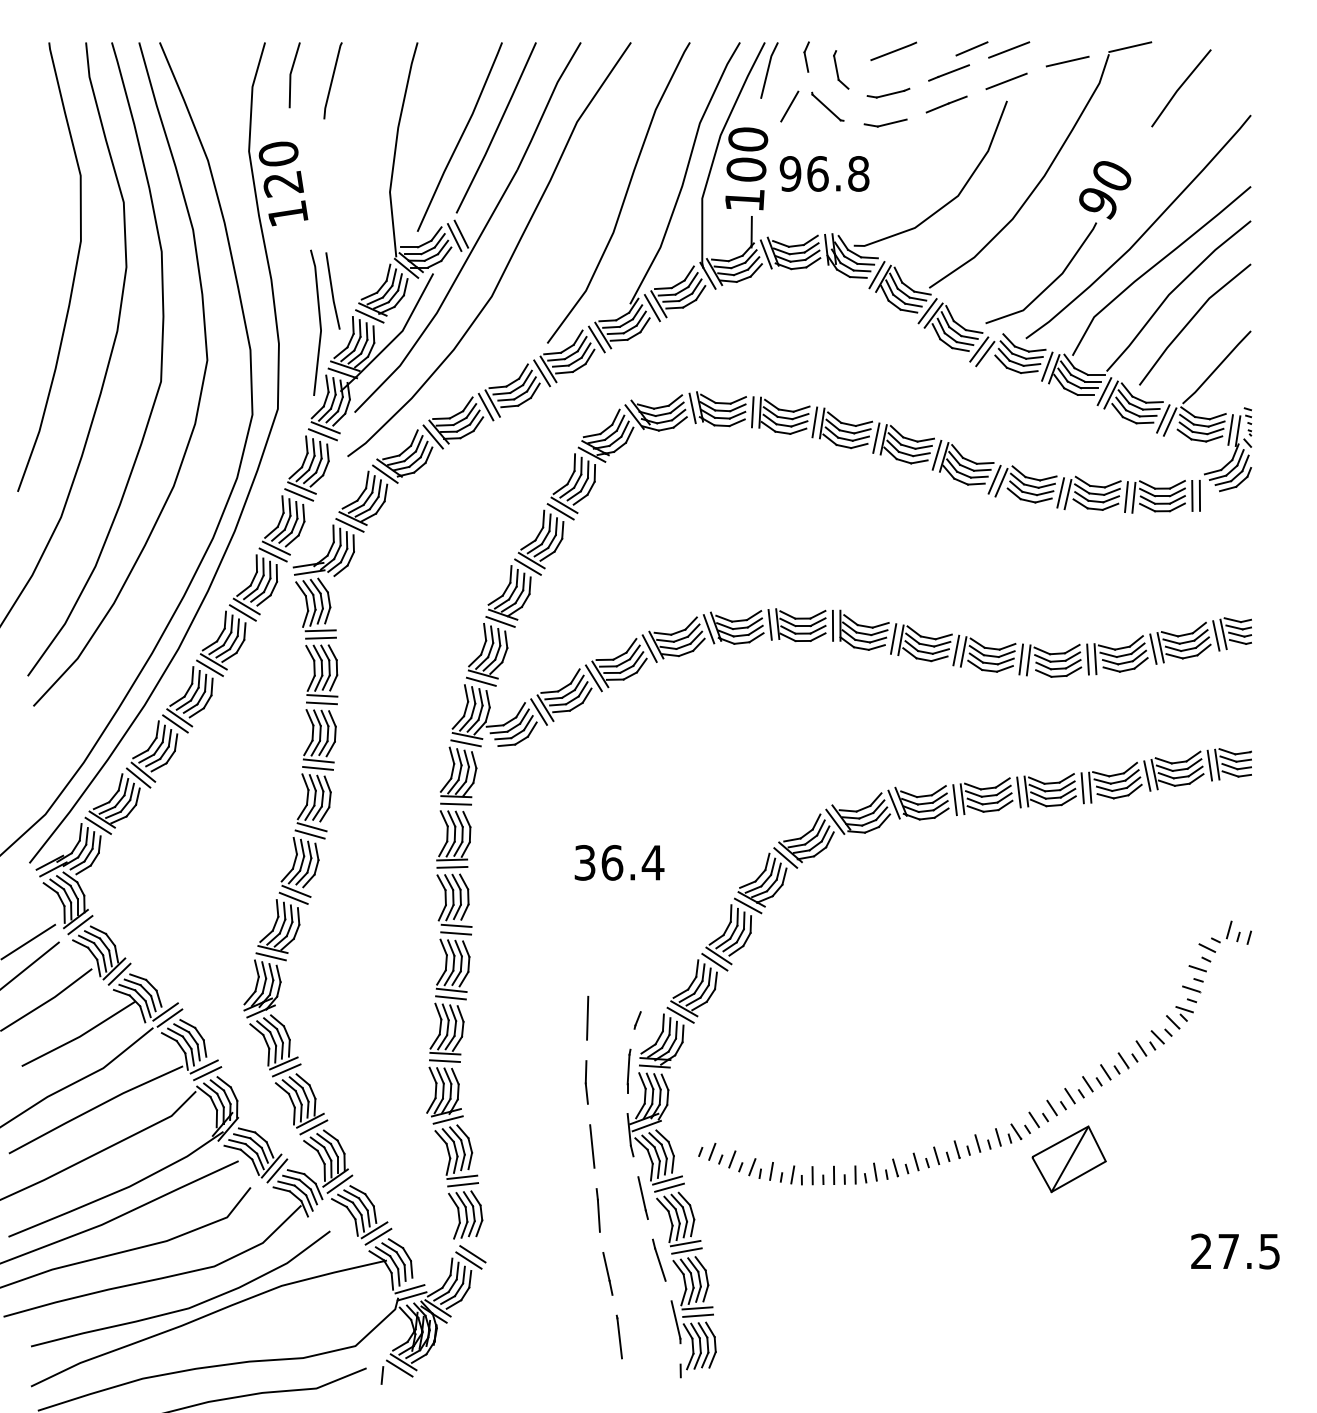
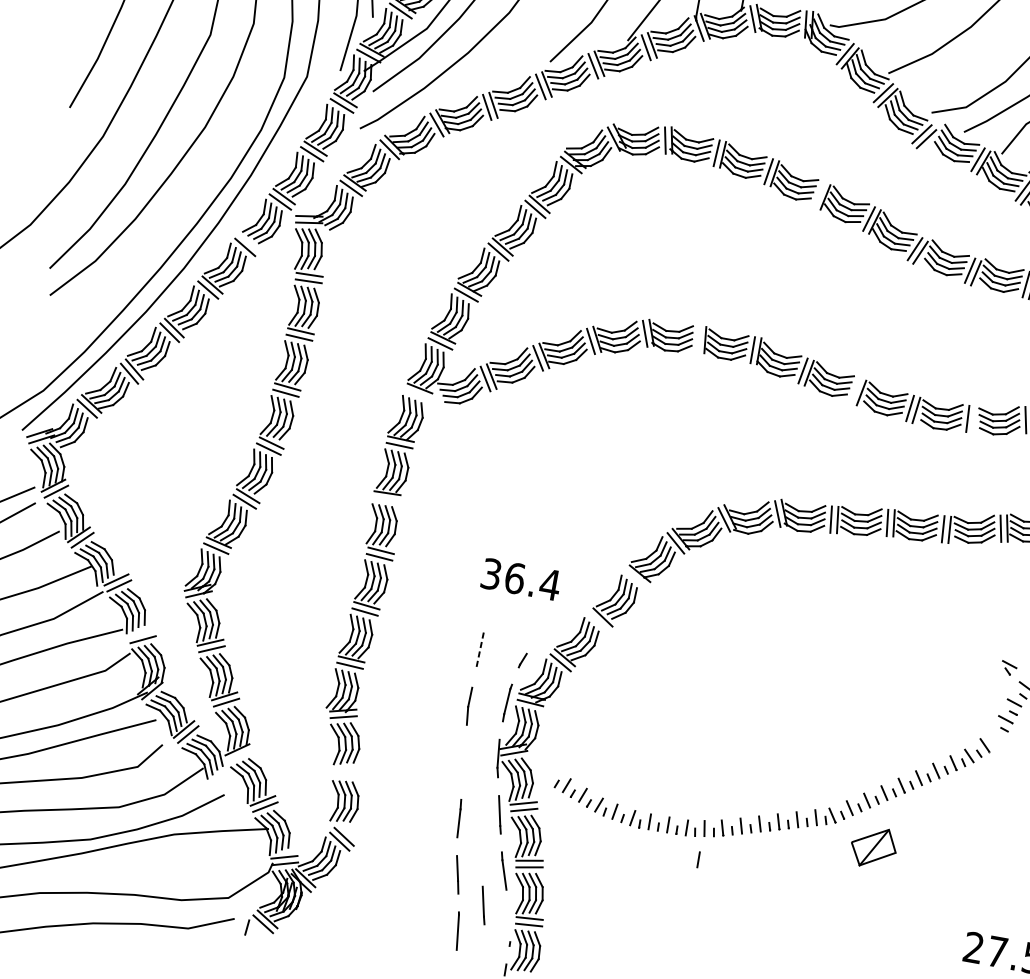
line: (876, 437) -> (819, 194), removed
line: (246, 606) -> (249, 242), removed
line: (769, 624) -> (698, 339), removed
line: (956, 650) -> (855, 390), removed
line: (1095, 659) -> (974, 420), removed
line: (465, 743) -> (417, 394), removed
text: (619, 862) -> (521, 579), moved
line: (452, 866) -> (386, 498), removed
line: (747, 905) -> (635, 578), removed
line: (714, 961) -> (598, 621), removed
part: (1184, 1013) -> (1008, 667), moved
line: (587, 1018) -> (479, 651), solid -> dashed
line: (203, 1066) -> (140, 632), removed
line: (592, 1146) -> (464, 762), removed
part: (1068, 1159) -> (873, 847), size x0.7
line: (462, 1177) -> (347, 769), removed
line: (339, 1183) -> (239, 755), removed
line: (463, 1184) -> (346, 775), removed
line: (875, 1207) -> (699, 859), added
line: (642, 1302) -> (483, 904), added
line: (675, 1319) -> (508, 924), removed

